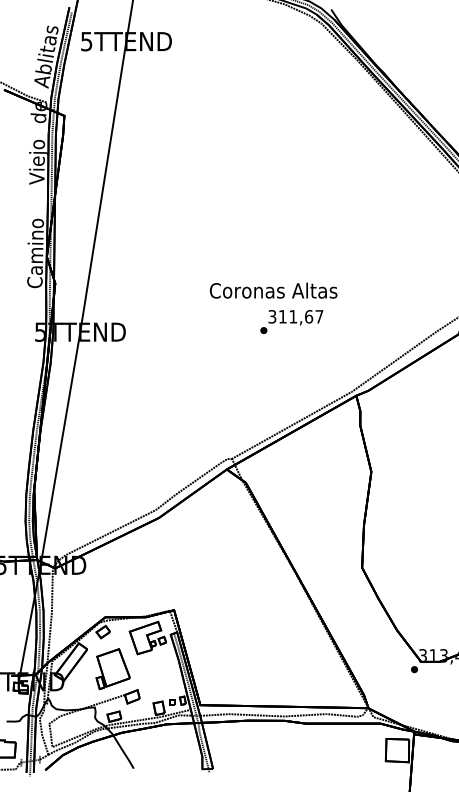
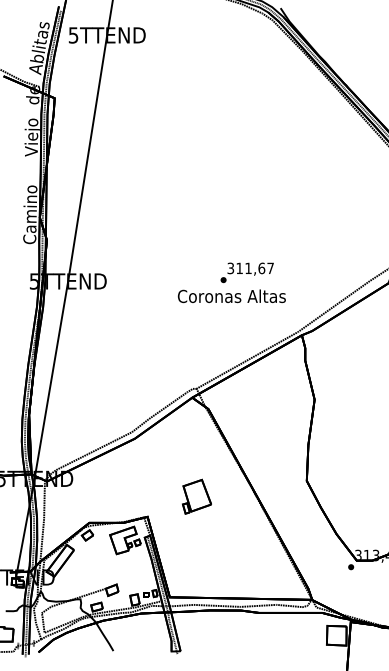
text: (273, 290) -> (231, 296), moved
part: (112, 668) -> (196, 496), moved

